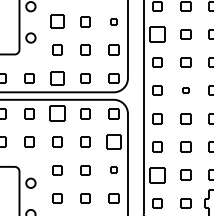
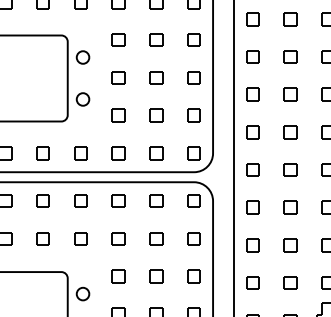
part: (57, 21) -> (118, 77), size x0.71
part: (113, 21) -> (193, 77), size x1.67
part: (157, 34) -> (252, 94), size x0.62
part: (57, 78) -> (118, 153), size x0.71
part: (185, 90) -> (290, 169), size x1.67
part: (57, 113) -> (118, 200), size x0.62
part: (113, 141) -> (193, 238), size x0.71
part: (113, 170) -> (193, 276), size x1.67
part: (157, 174) -> (252, 282), size x0.62

